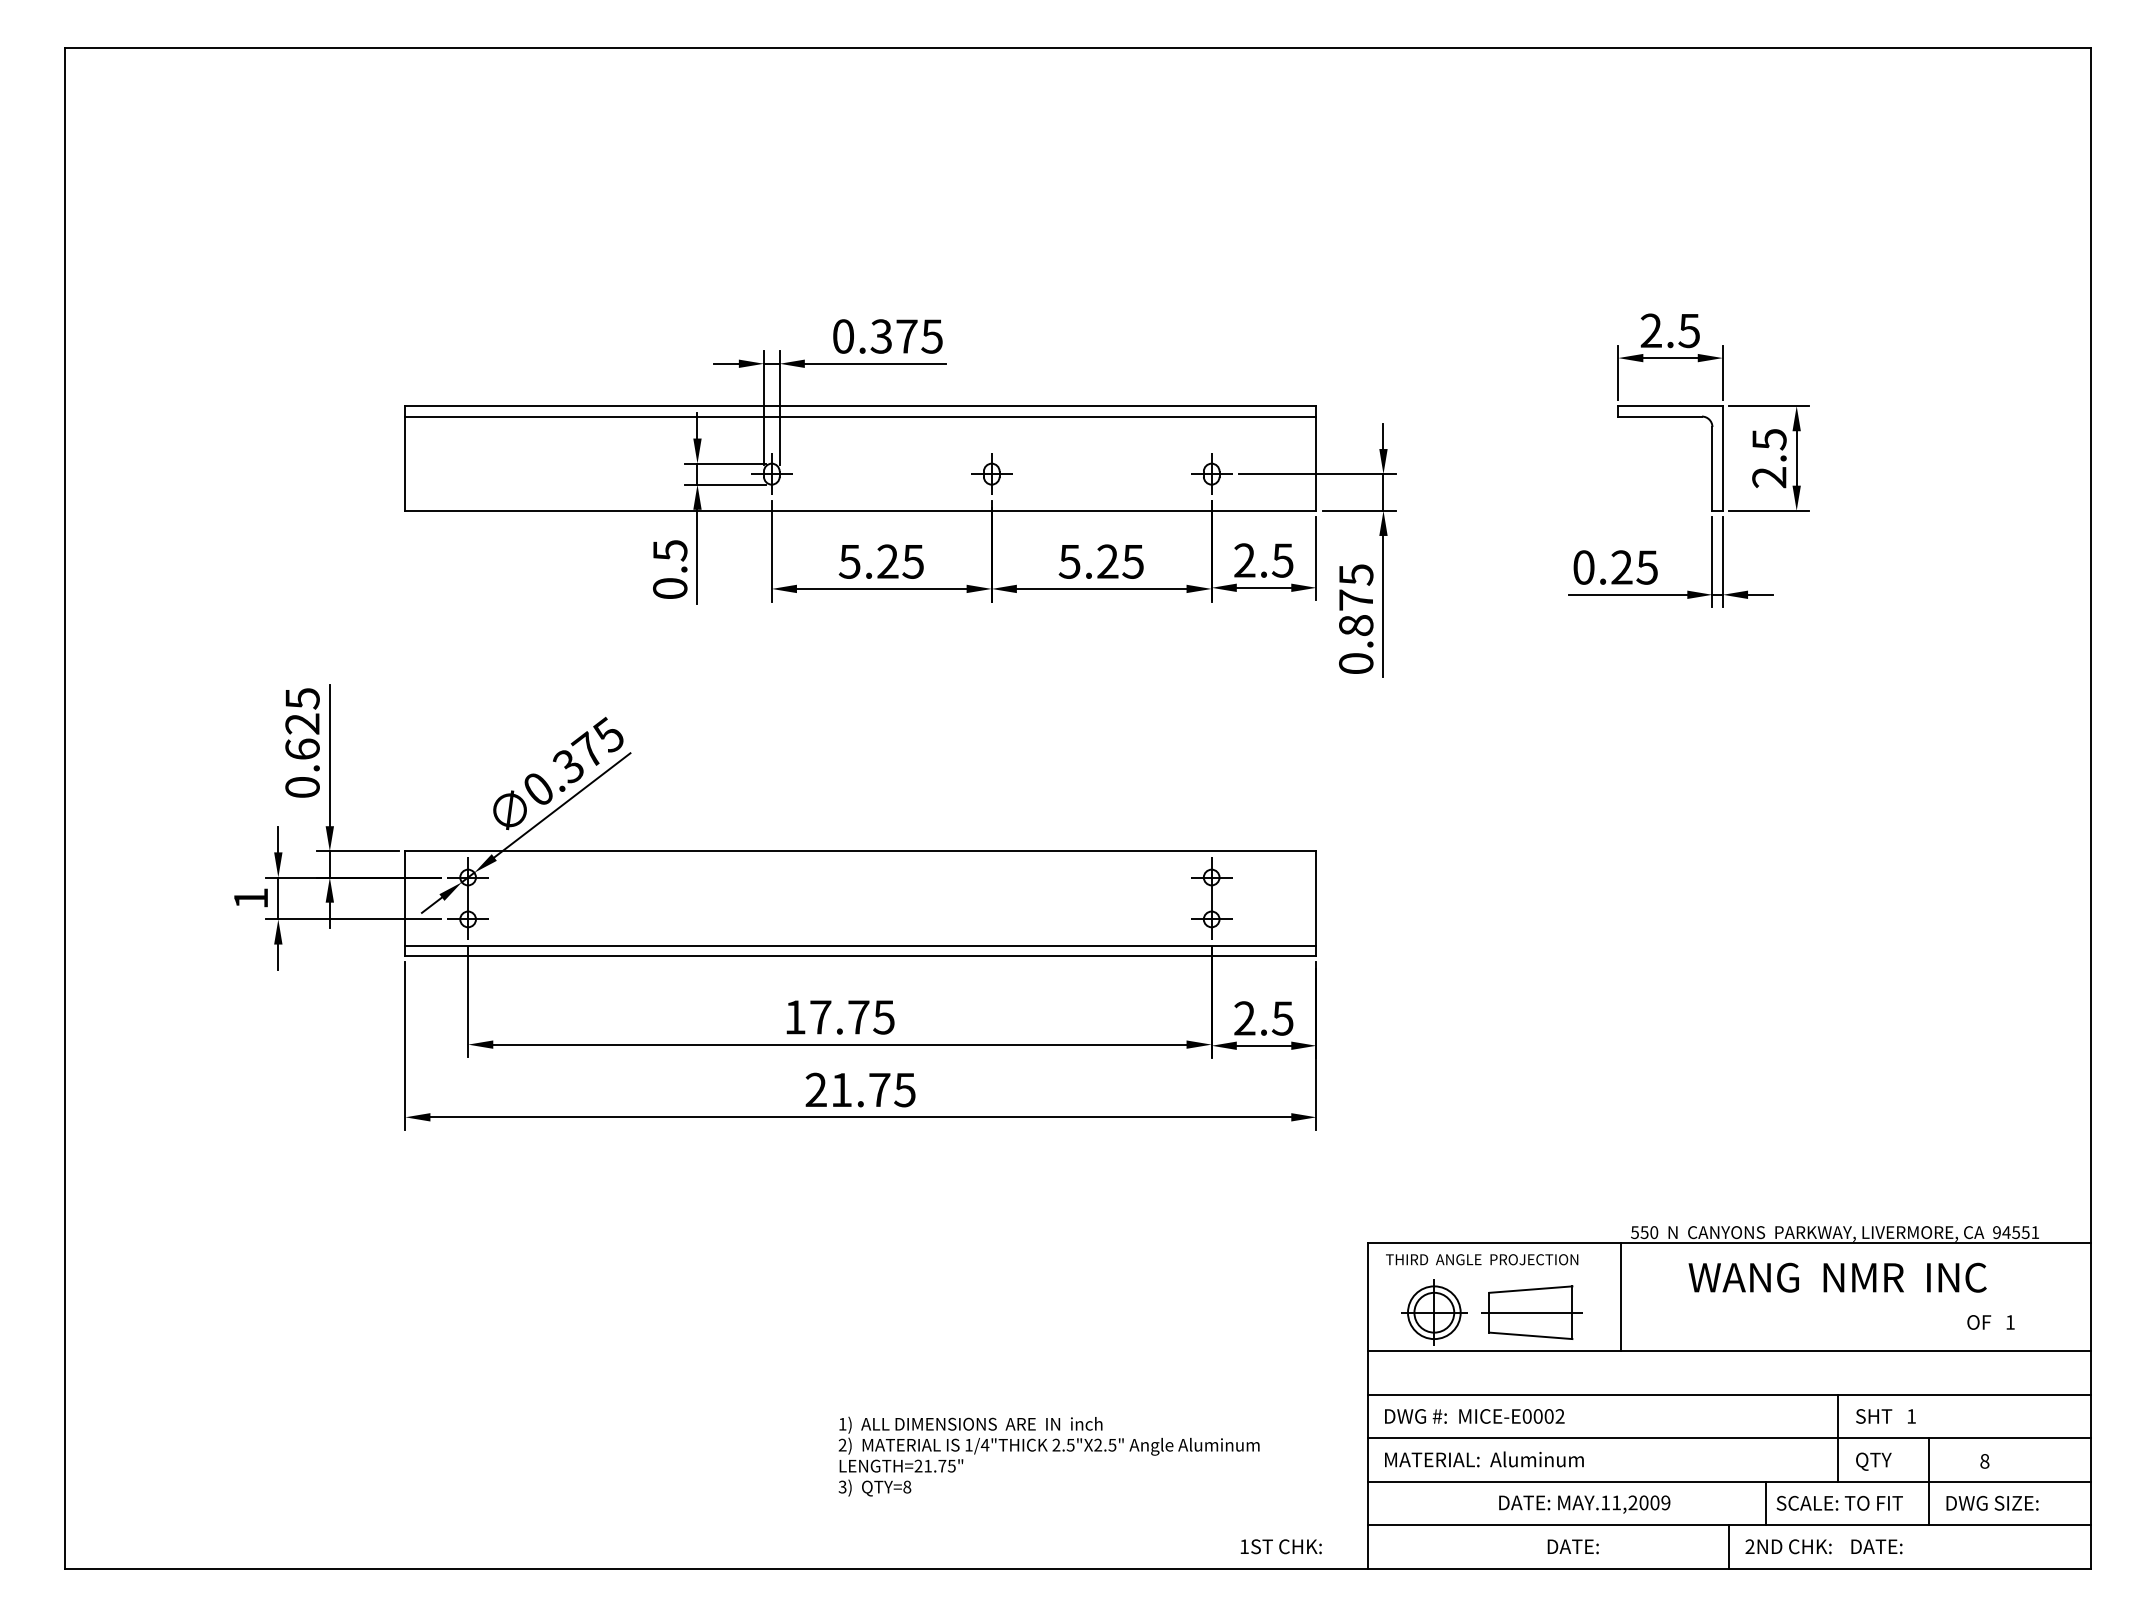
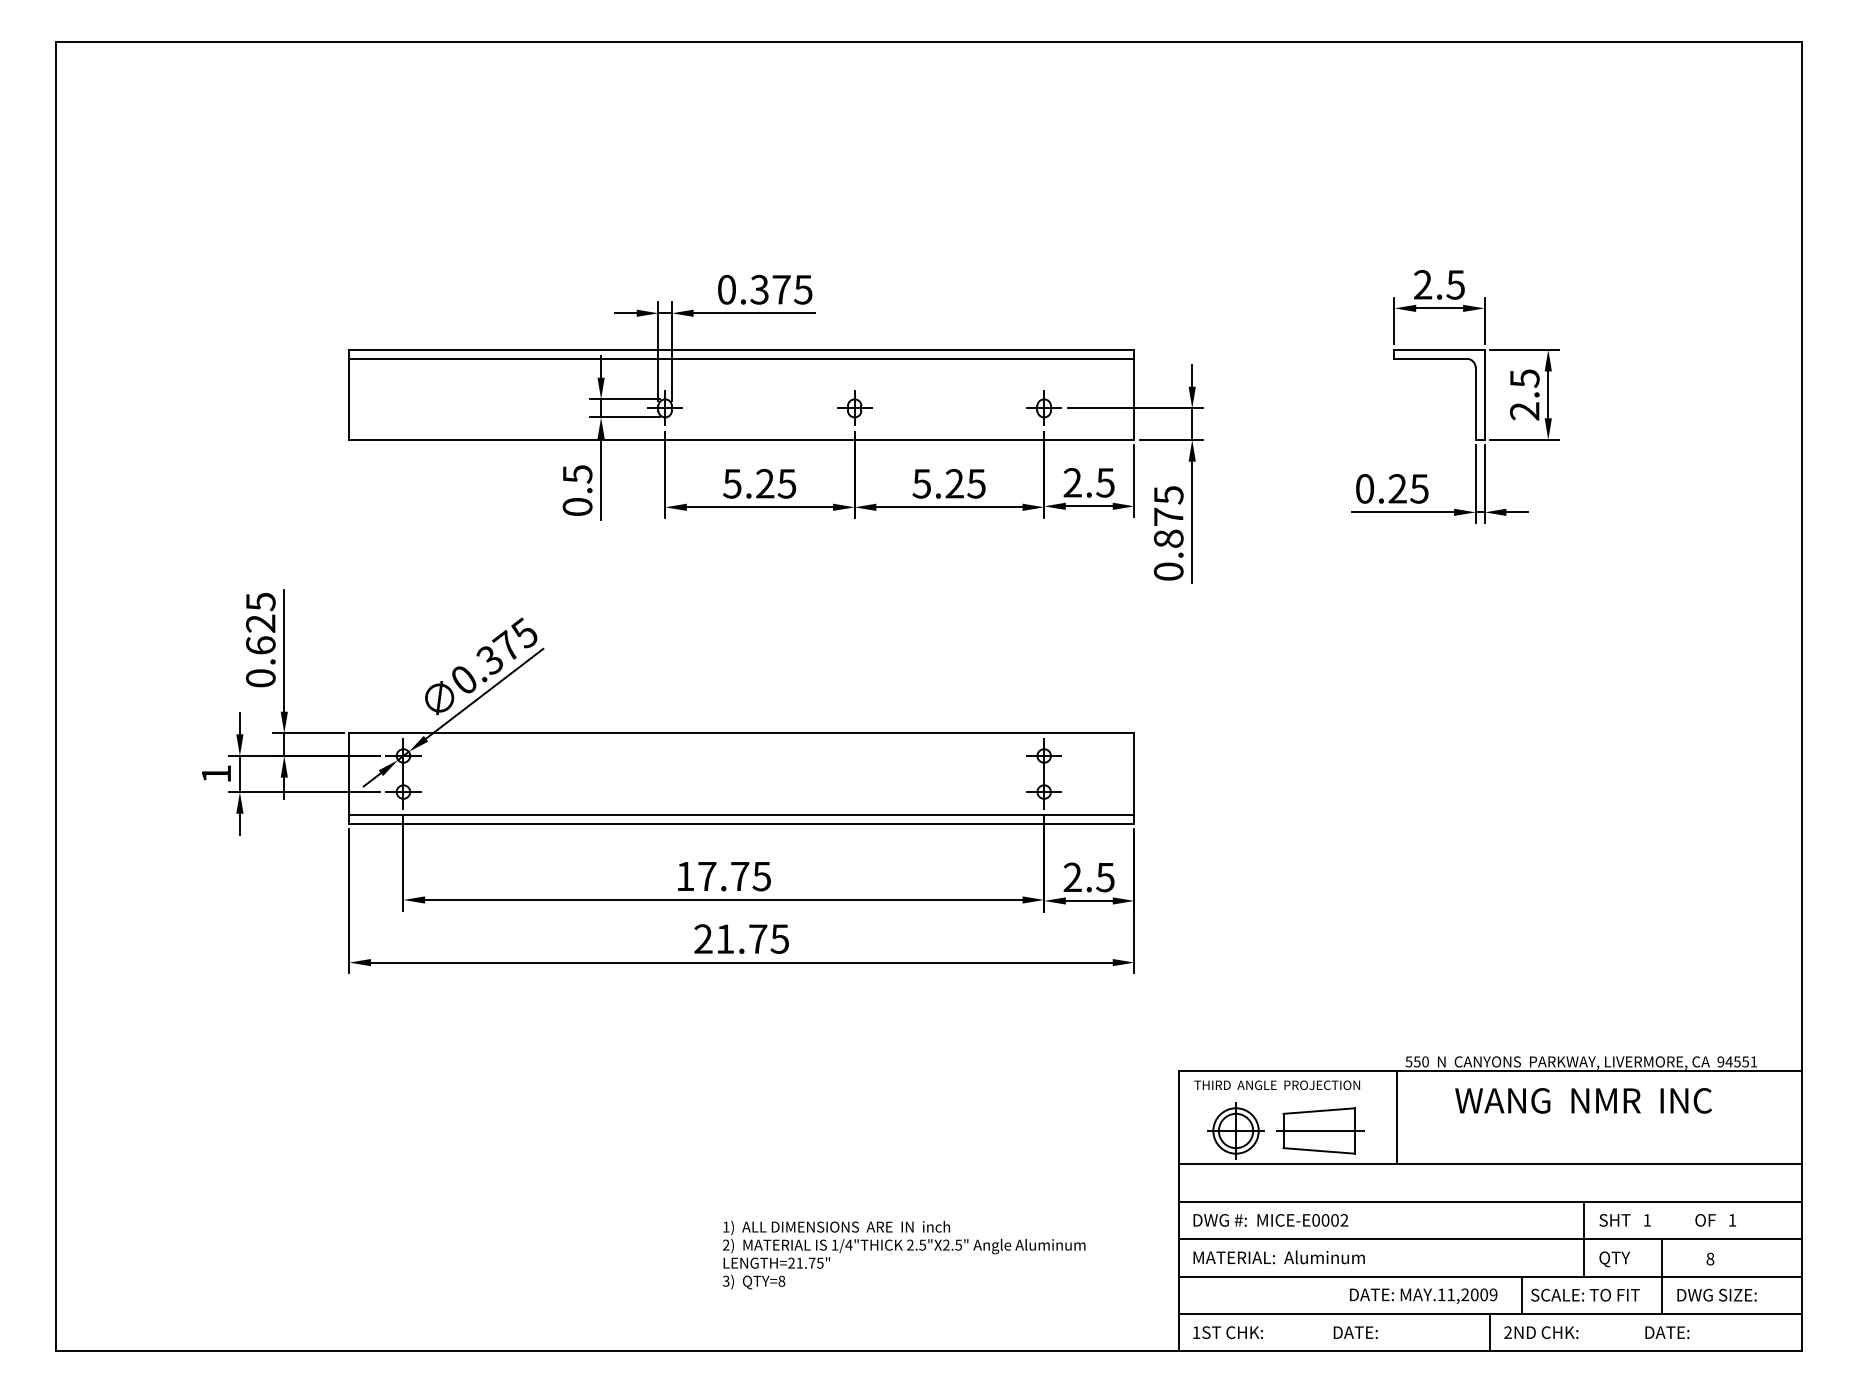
text: (1990, 1322) -> (1715, 1220), moved
text: (1584, 1504) -> (1423, 1296), moved
text: (1280, 1546) -> (1227, 1332), moved
text: (1877, 1546) -> (1667, 1332), moved

